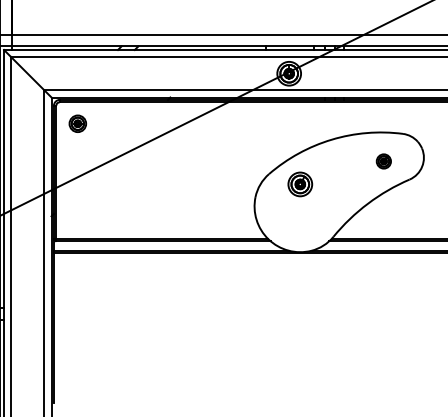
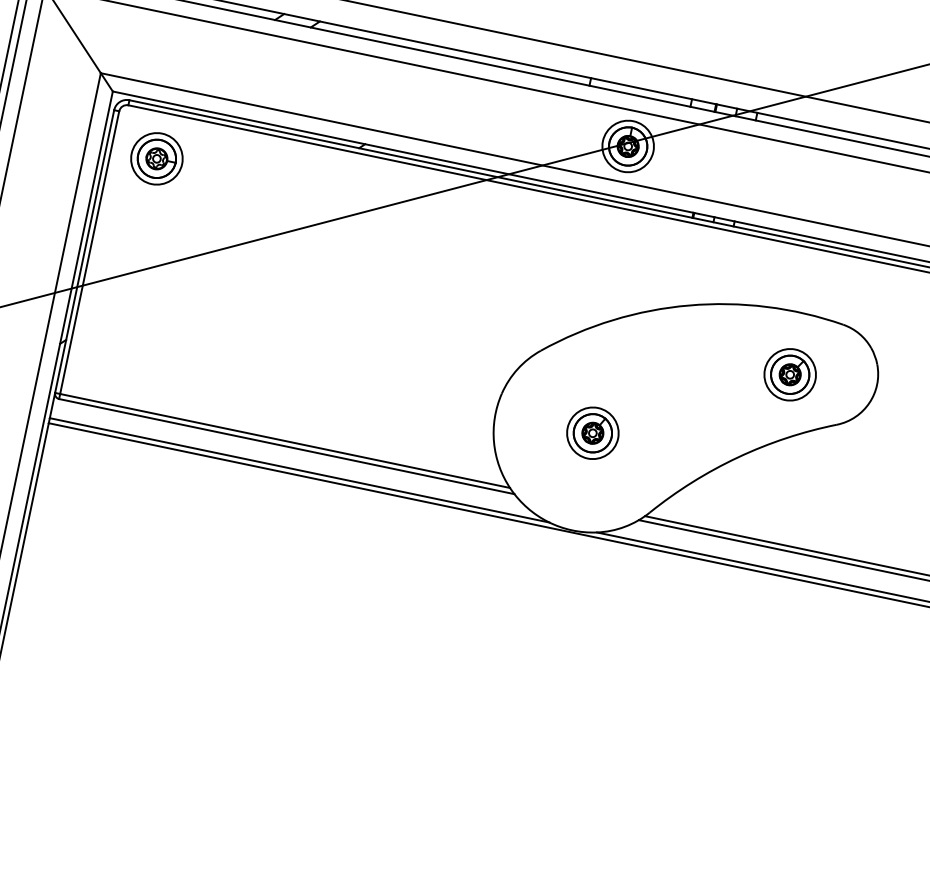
part: (77, 123) -> (156, 158), size x1.43
part: (383, 161) -> (789, 374), size x1.67
part: (300, 184) -> (593, 433), moved

